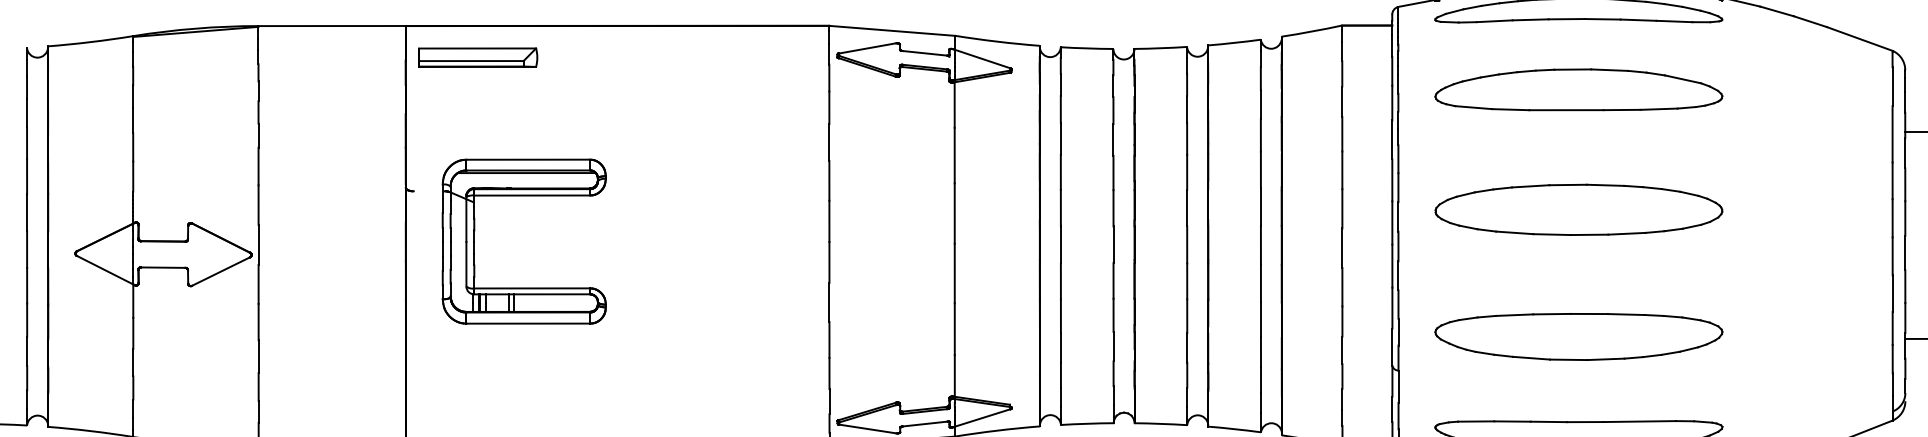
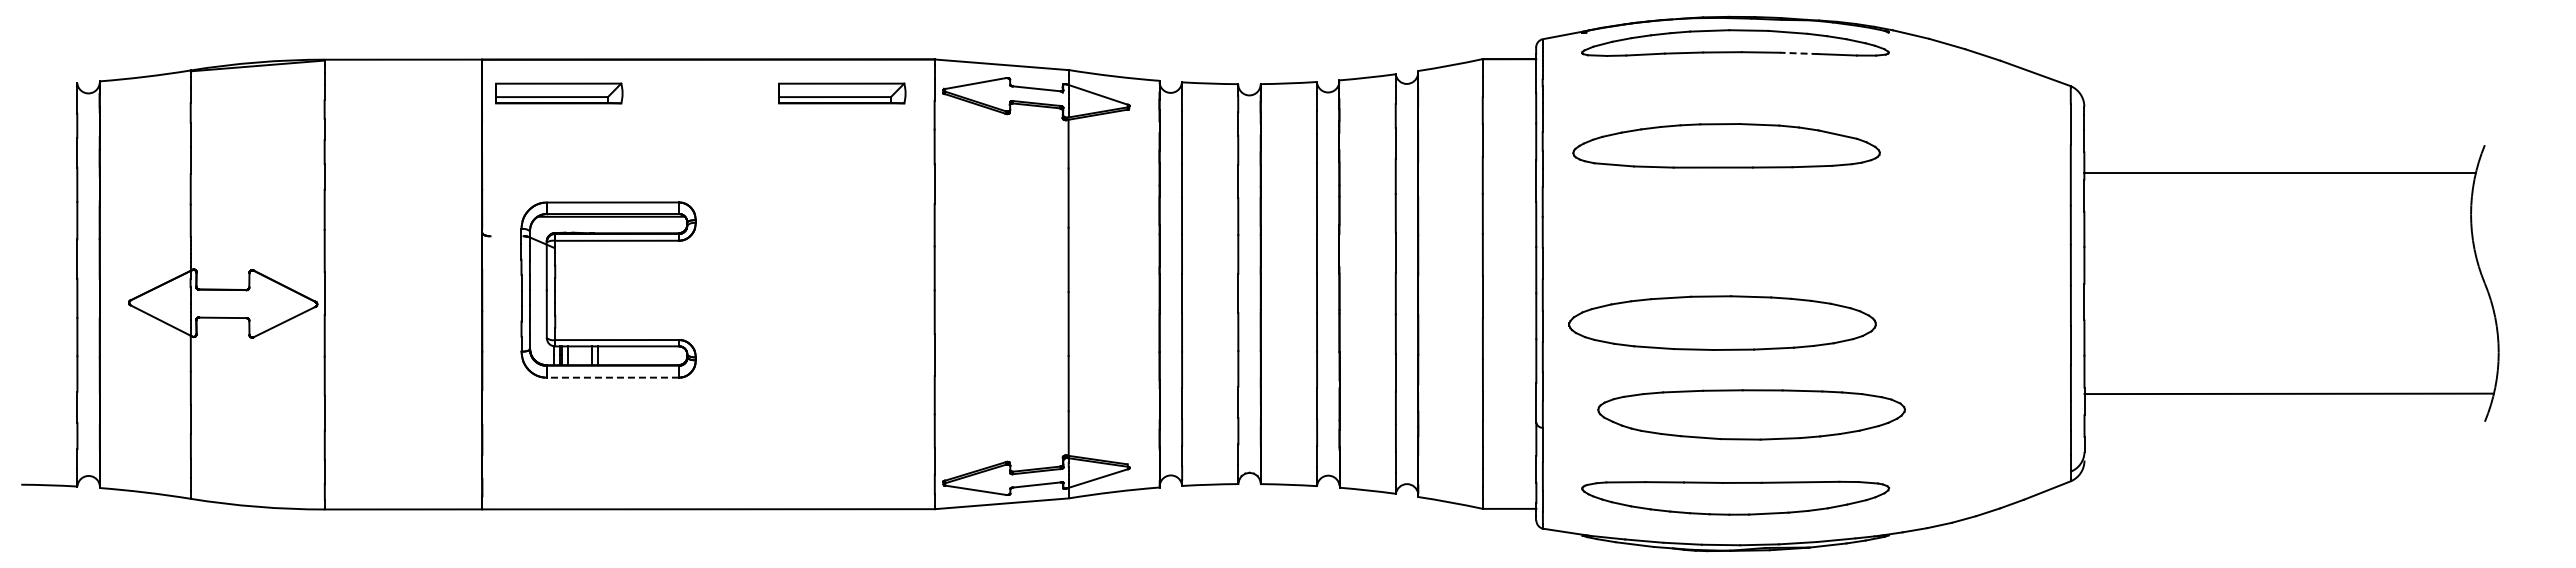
line: (1637, 20) -> (1798, 53), solid -> dashed
part: (743, 57) -> (842, 93), added
part: (1578, 89) -> (1726, 145), moved
part: (1578, 209) -> (1722, 322), moved
line: (527, 323) -> (612, 377), solid -> dashed
part: (1578, 336) -> (1751, 414), moved

